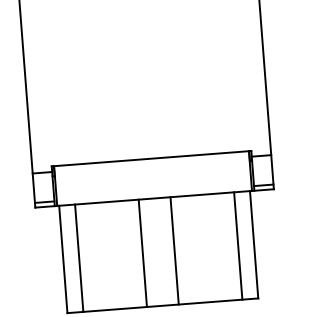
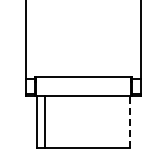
line: (253, 243) -> (129, 121), solid -> dashed
line: (239, 244) -> (122, 121), removed
line: (175, 249) -> (91, 121), removed
line: (142, 252) -> (75, 121), removed

